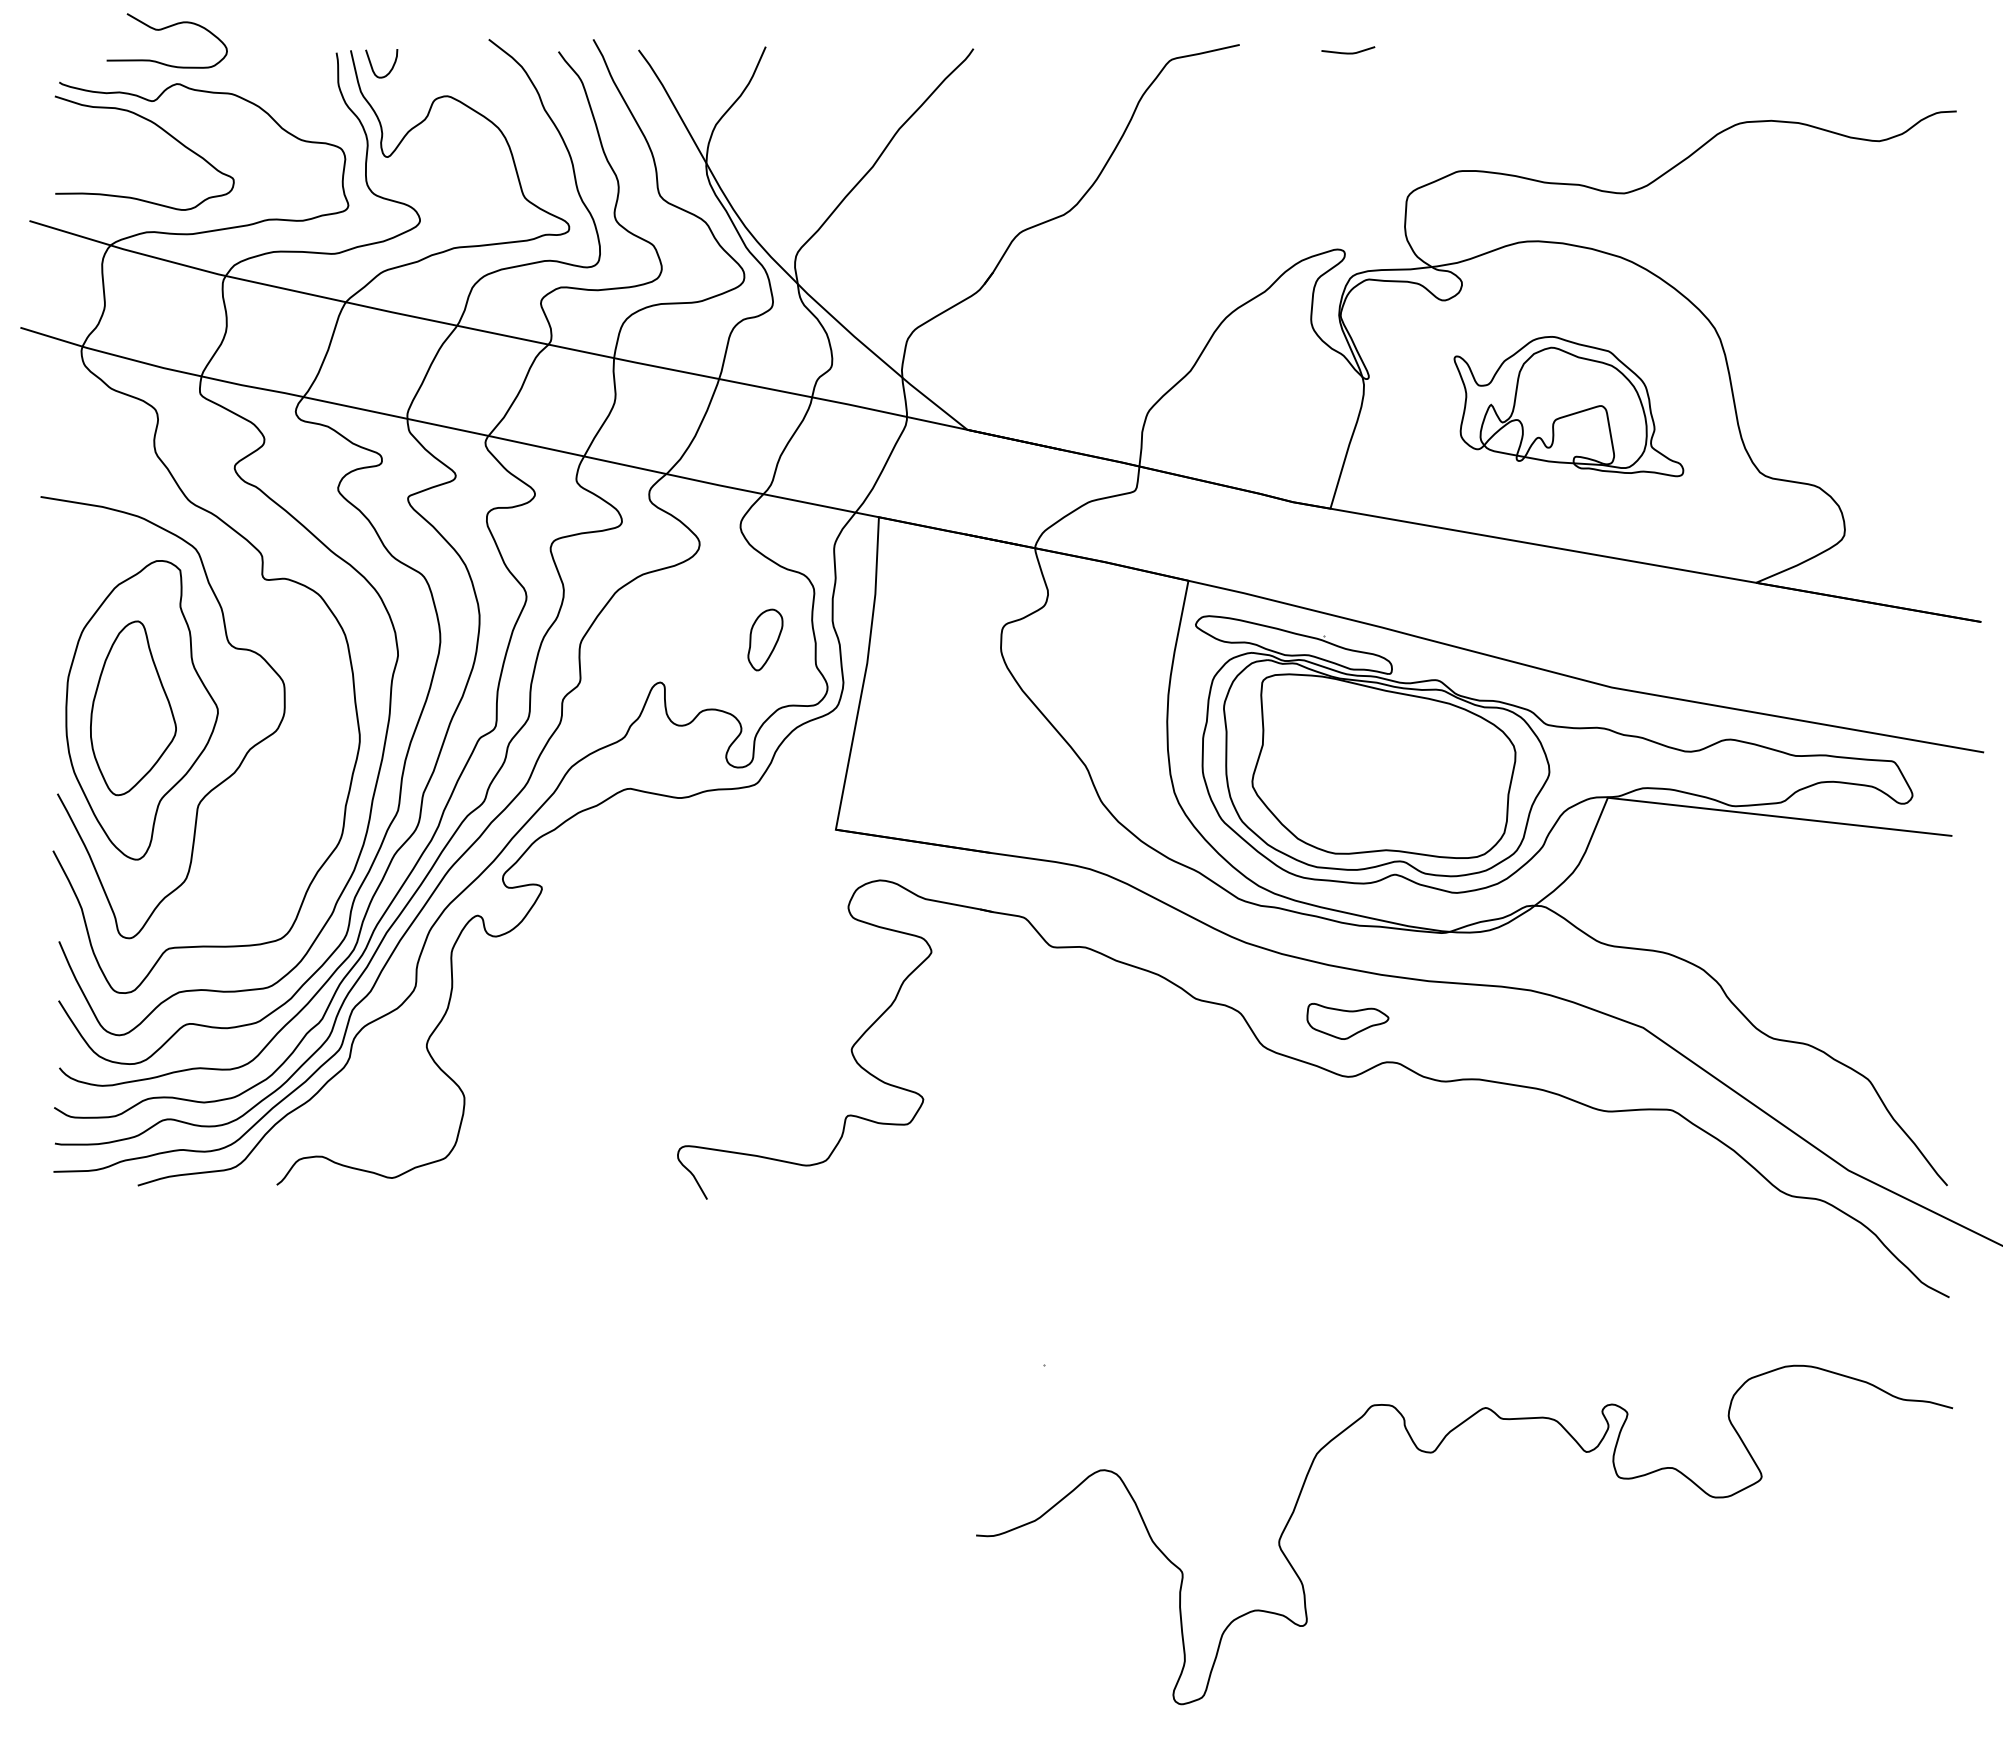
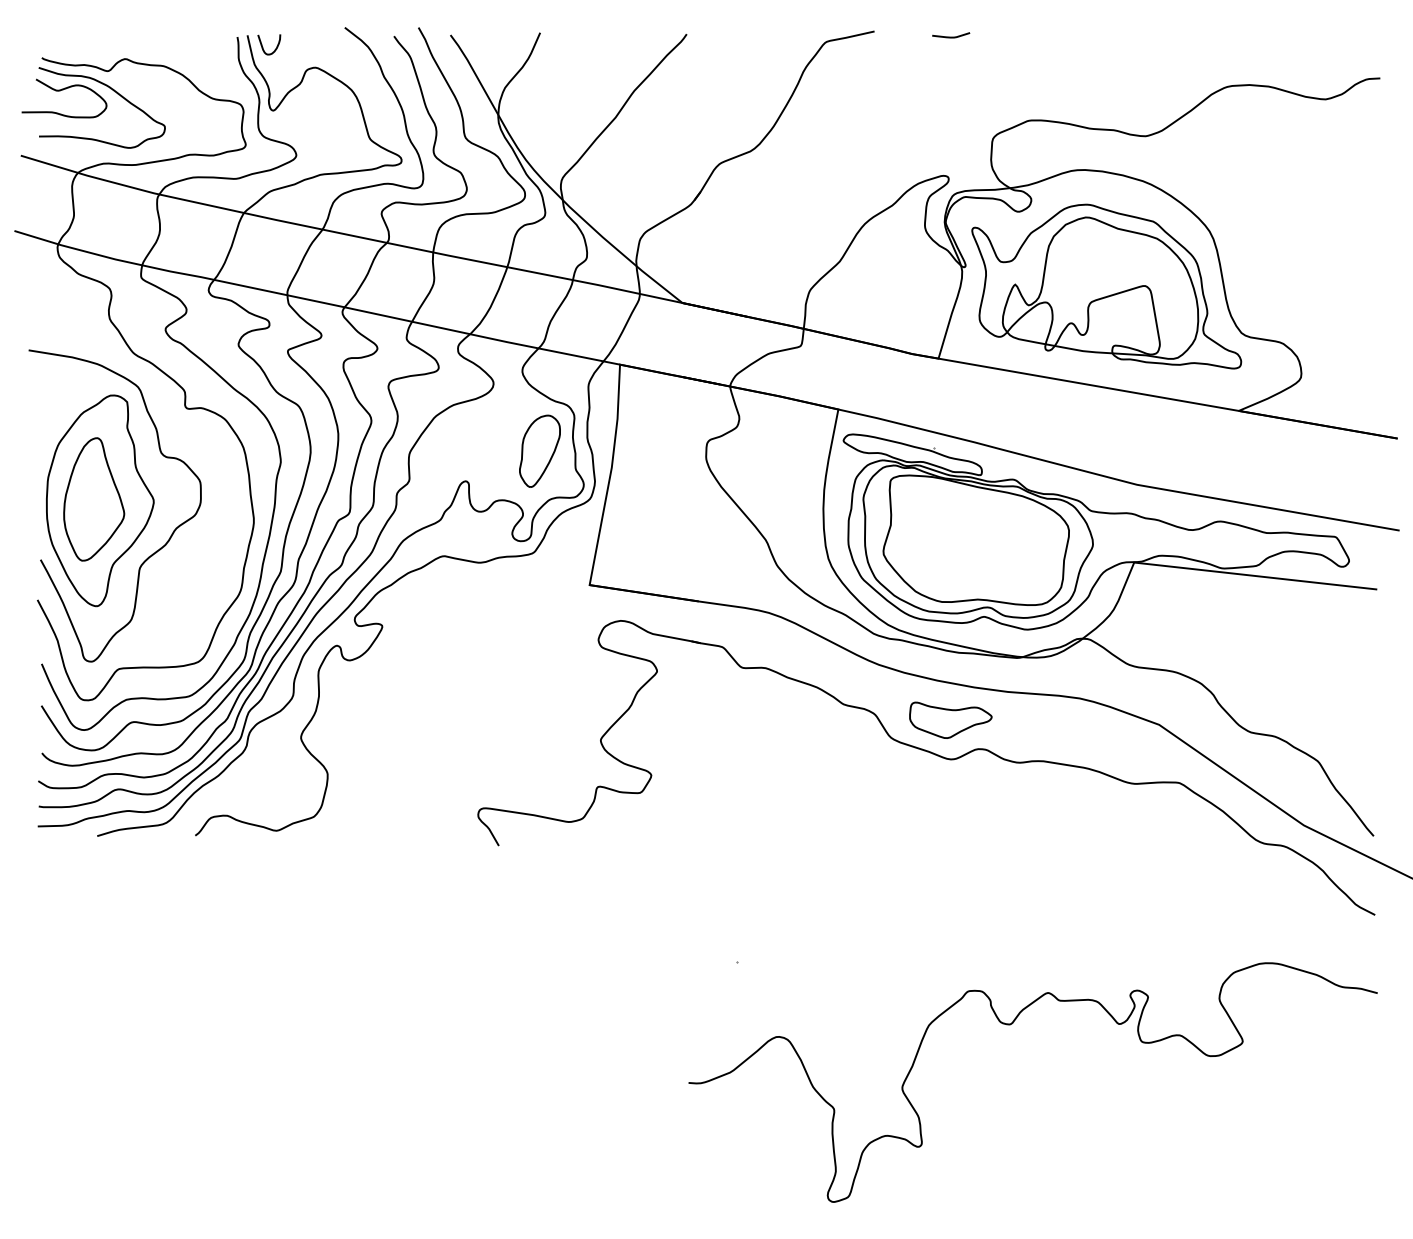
curve: (164, 29) -> (62, 90), moved
part: (1568, 406) -> (1106, 286), size x1.67
part: (765, 639) -> (540, 450), size x1.67
part: (1347, 1021) -> (950, 720), size x1.43

